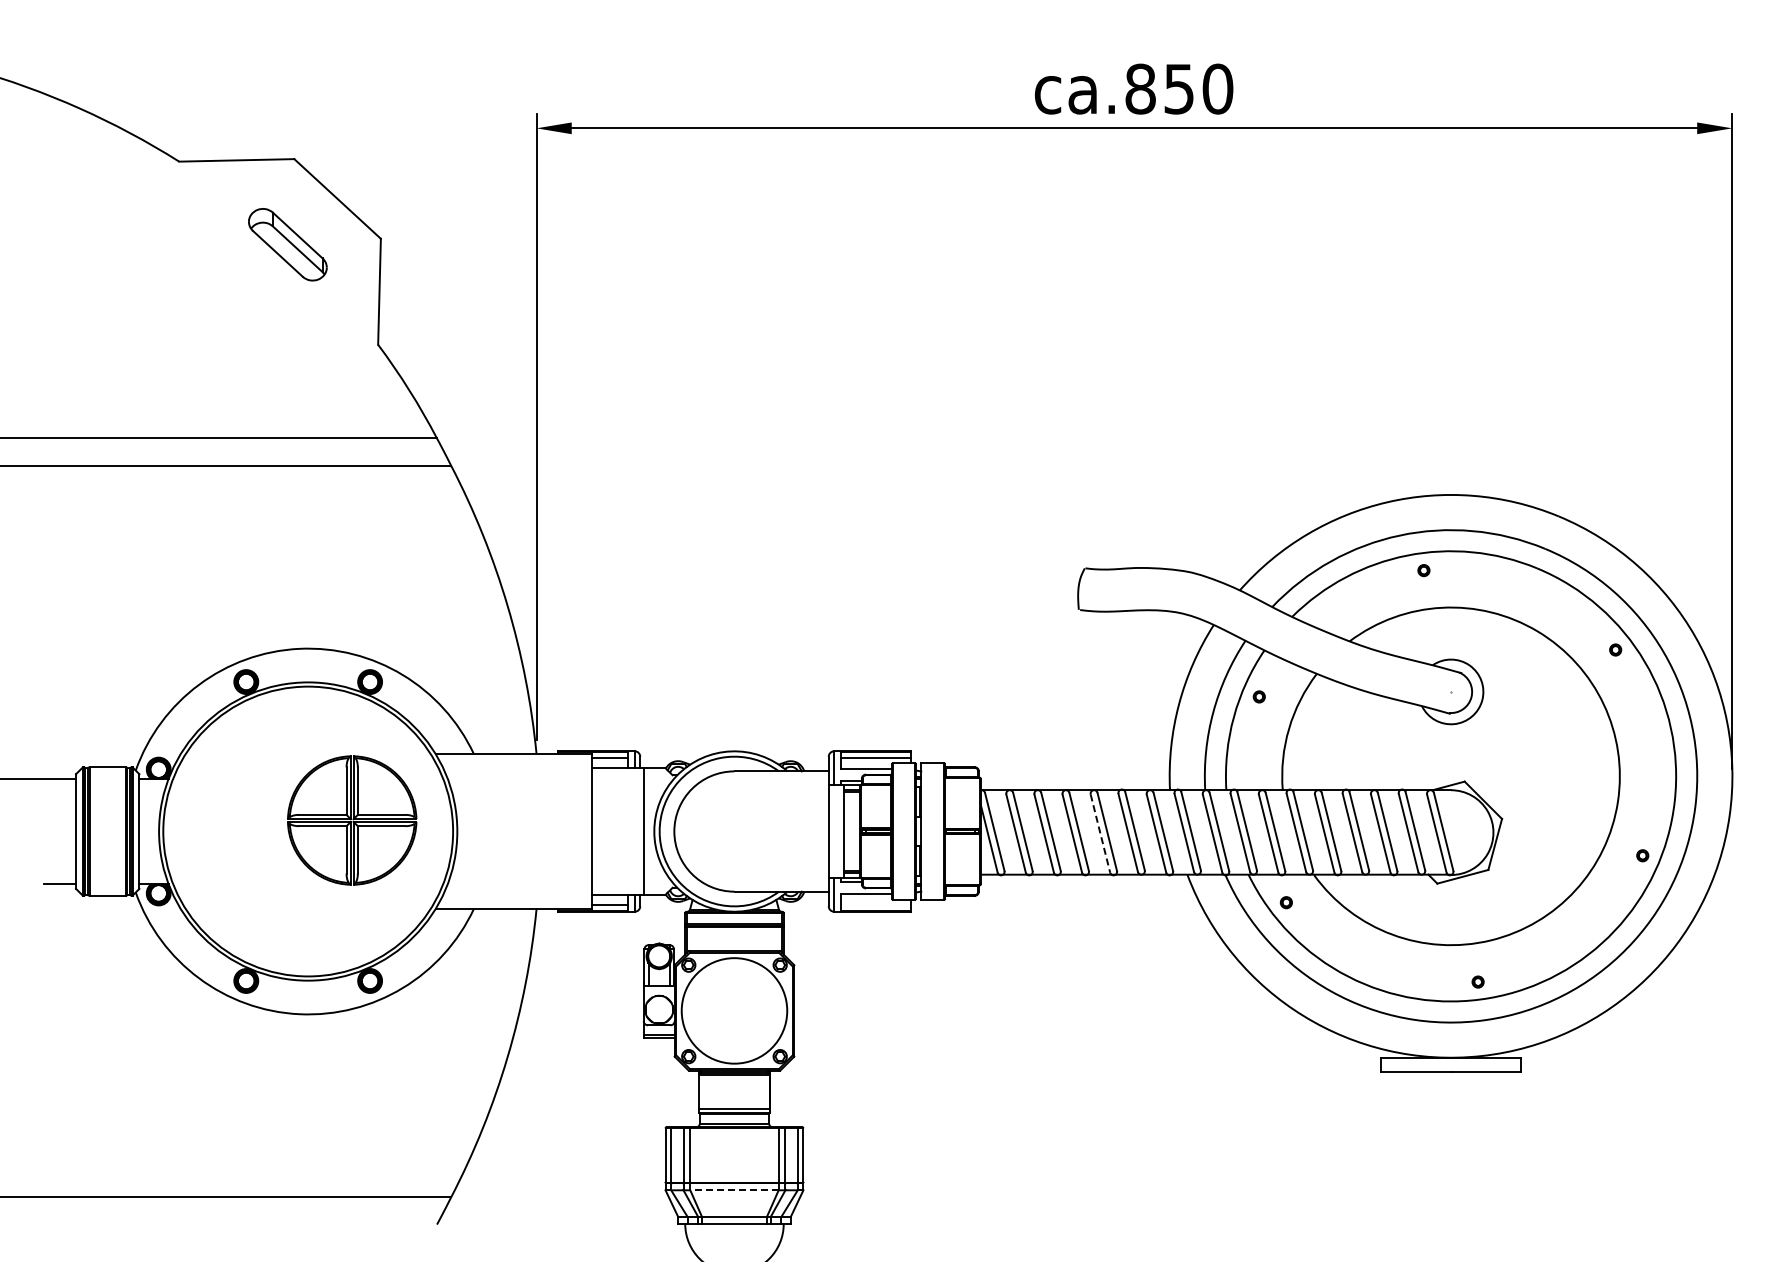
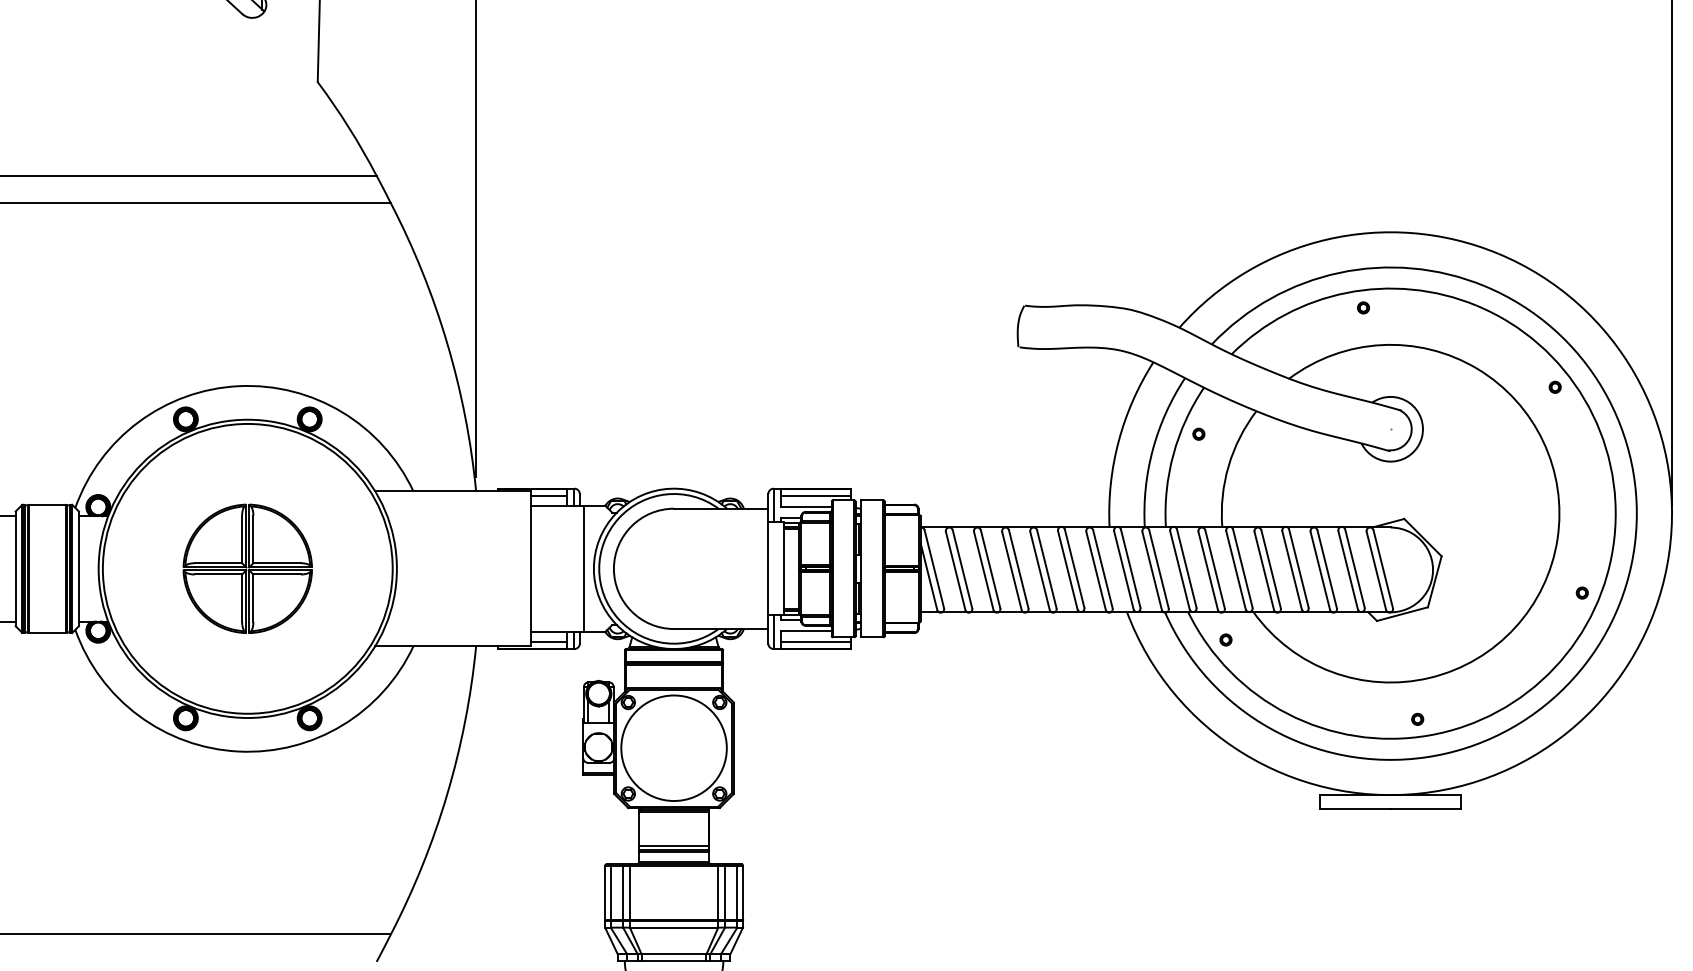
part: (352, 820) -> (248, 568), moved
line: (1100, 834) -> (1040, 571), dashed -> solid
line: (876, 904) -> (816, 641), added
line: (734, 1190) -> (674, 927), dashed -> solid

